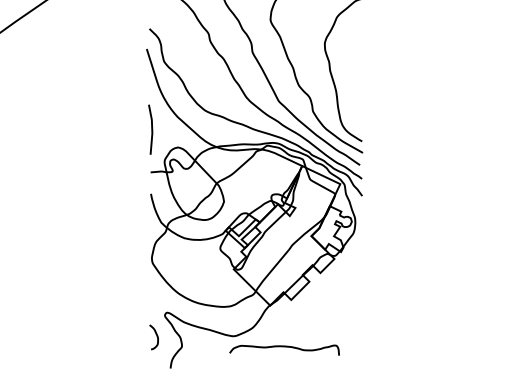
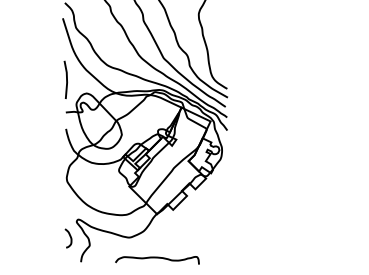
curve: (284, 347) -> (157, 258), moved

